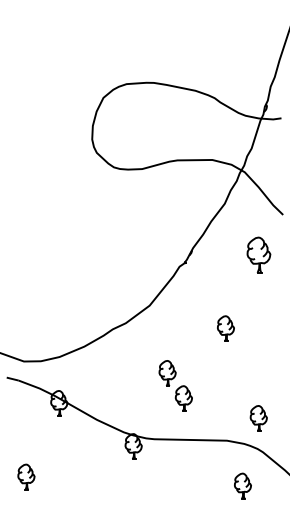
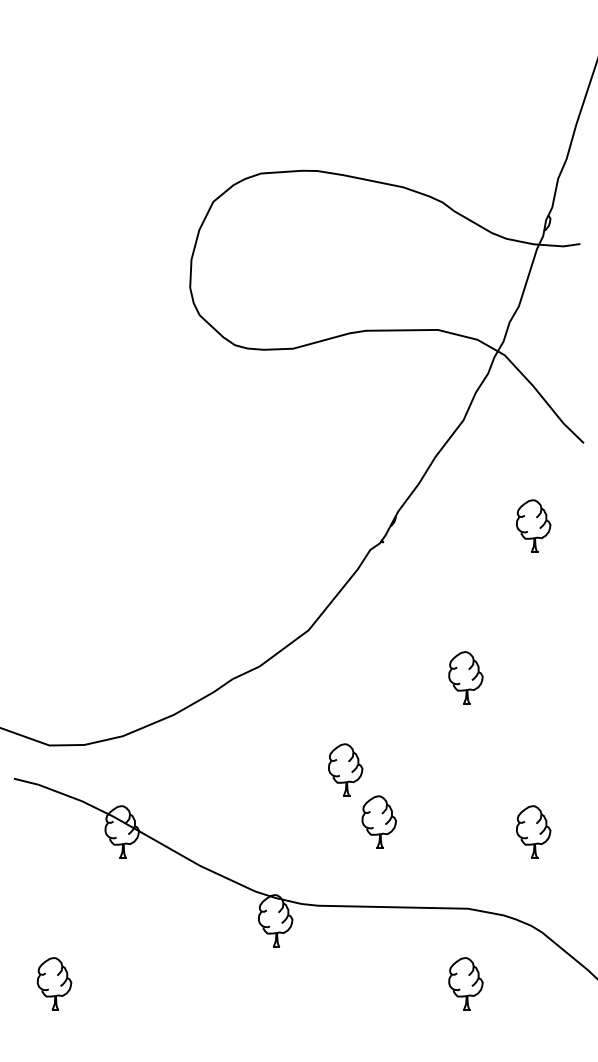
part: (258, 254) -> (533, 524), size x0.71
part: (258, 418) -> (533, 832), moved
part: (242, 485) -> (464, 982), moved

